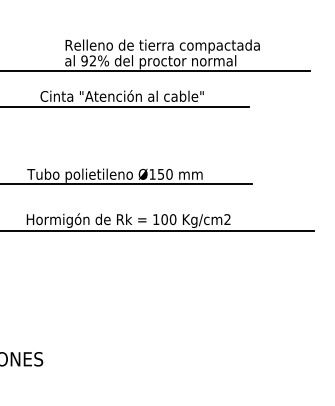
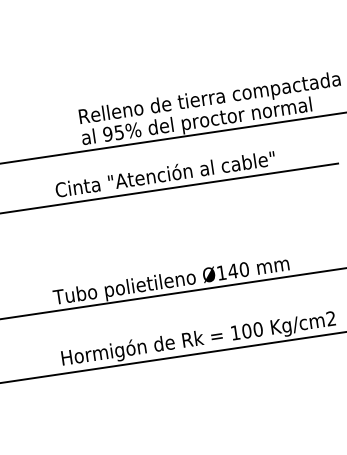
text: (92, 60) -> (118, 132), 92% -> 95%
text: (160, 174) -> (232, 271), Ø150 -> Ø140

